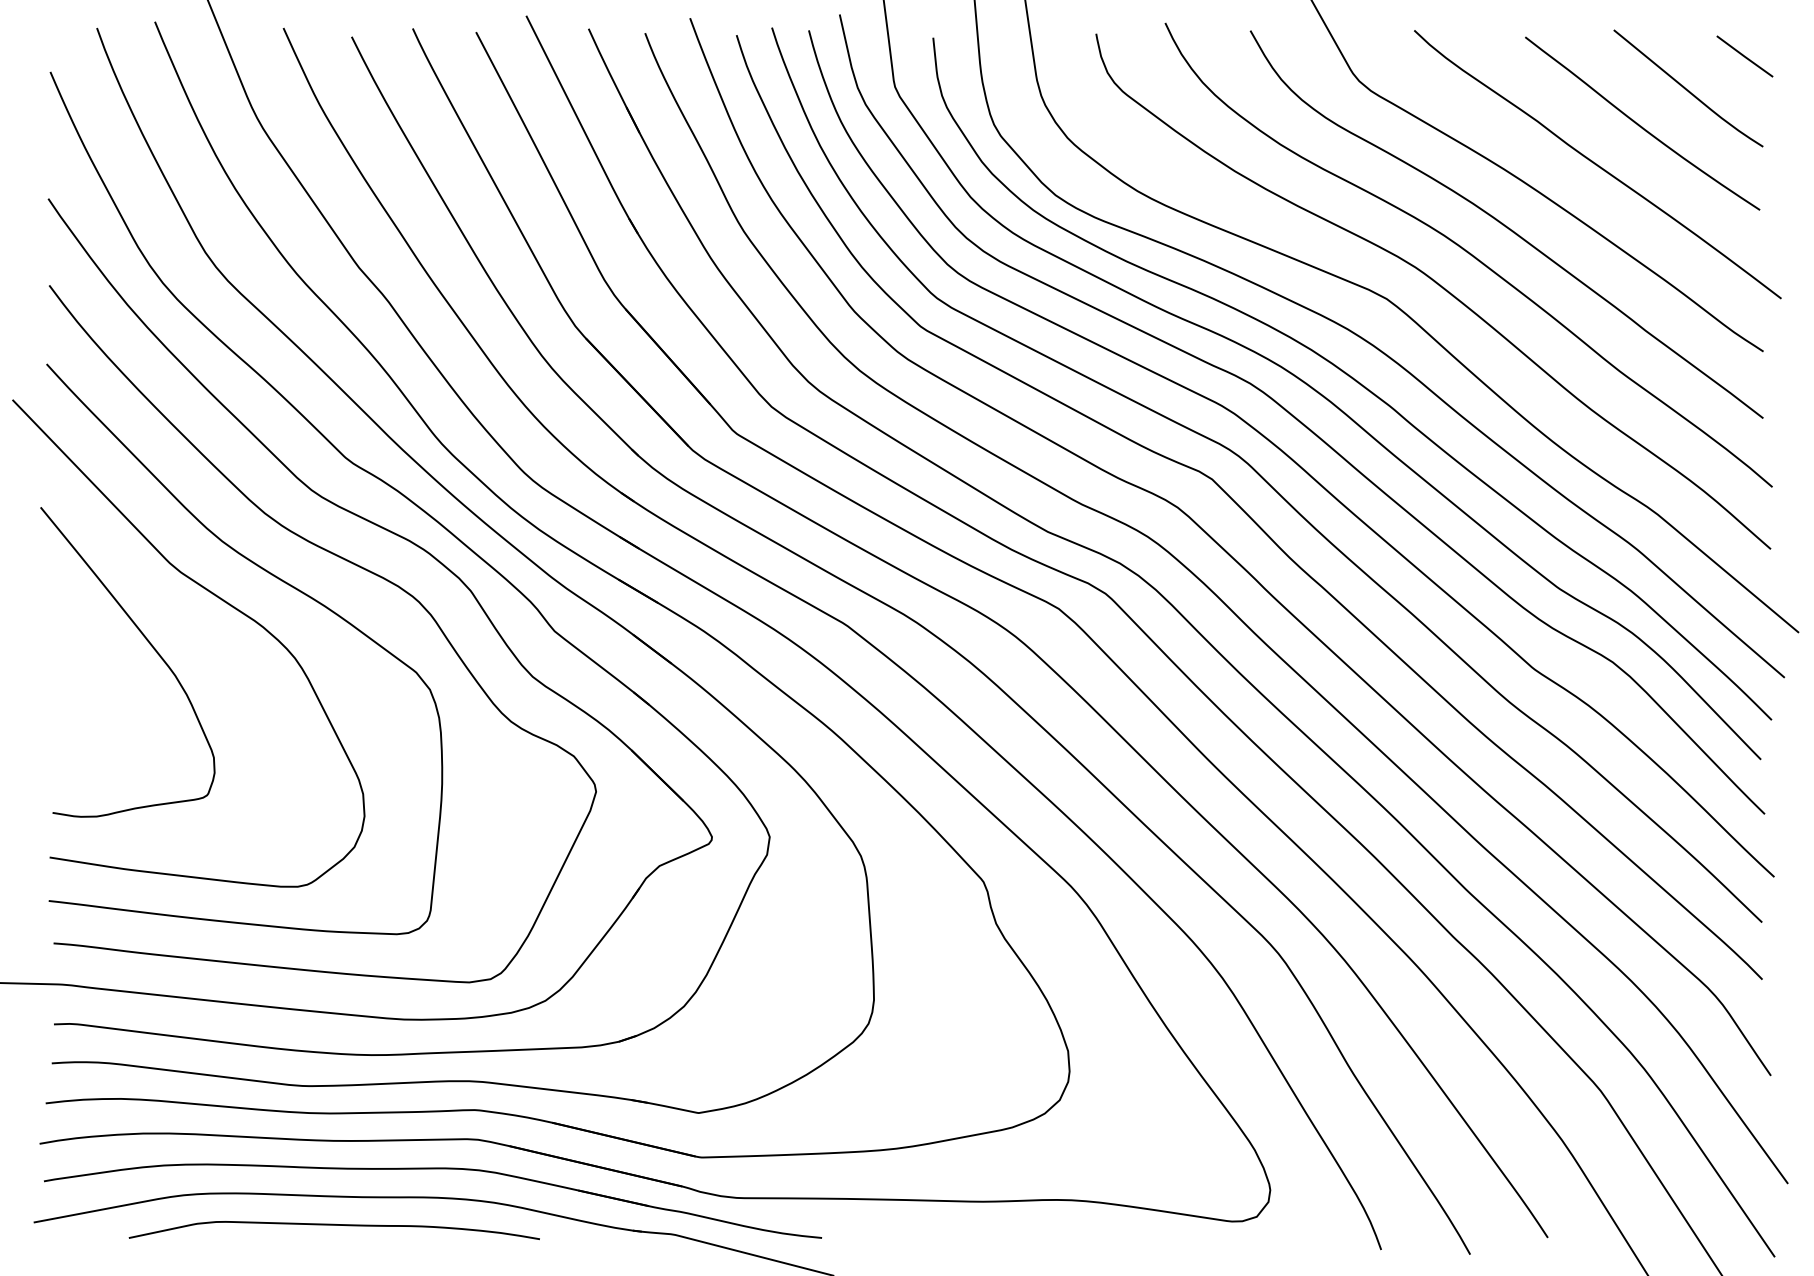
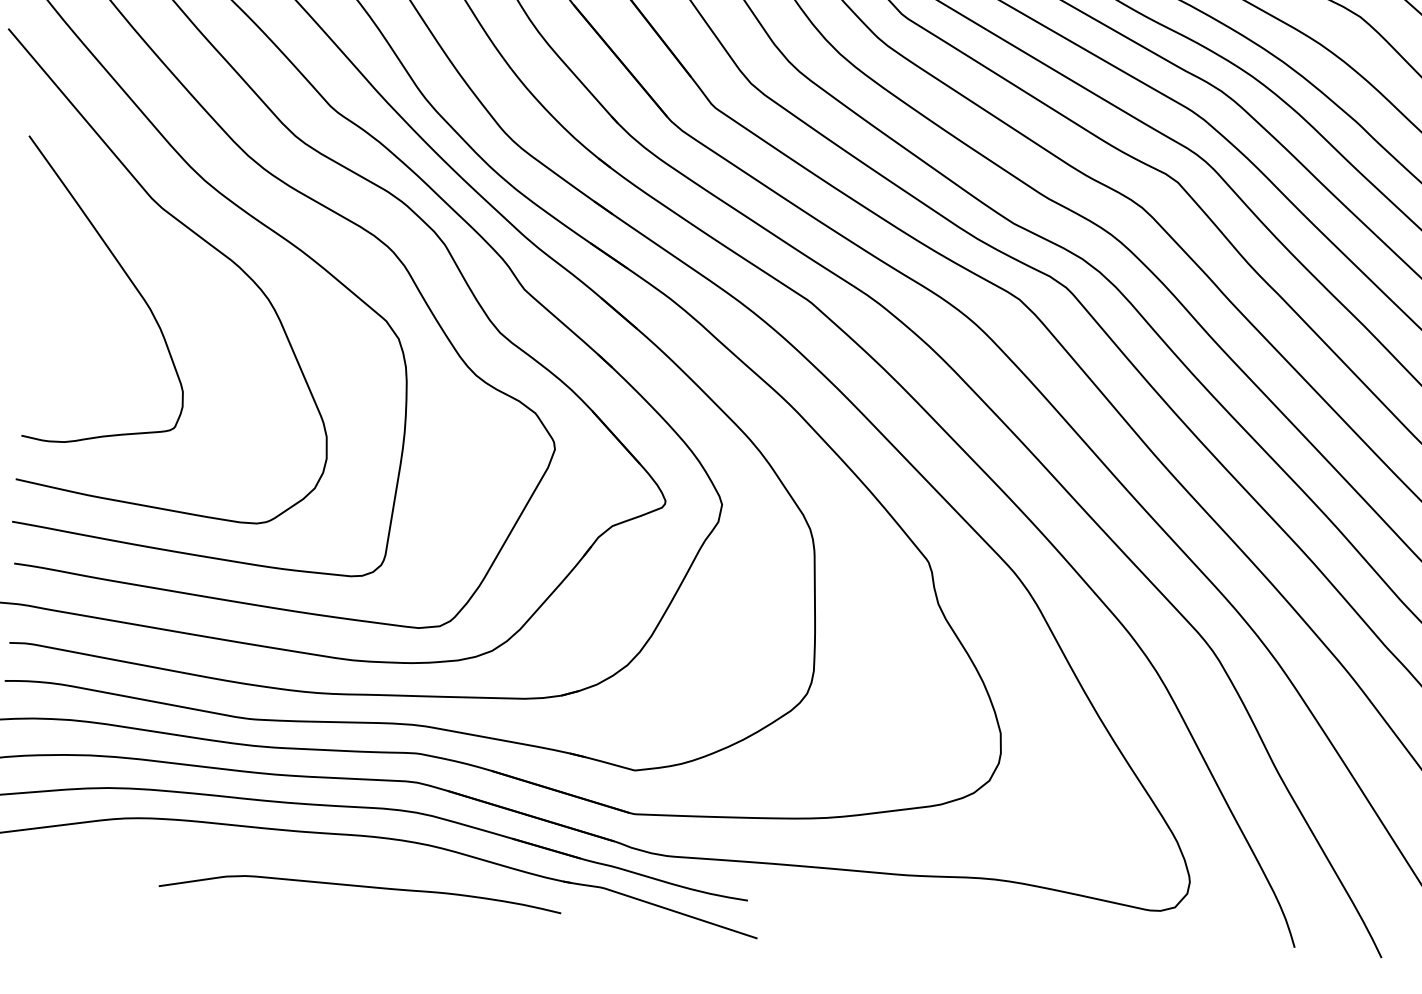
curve: (333, 1225) -> (359, 886), moved

